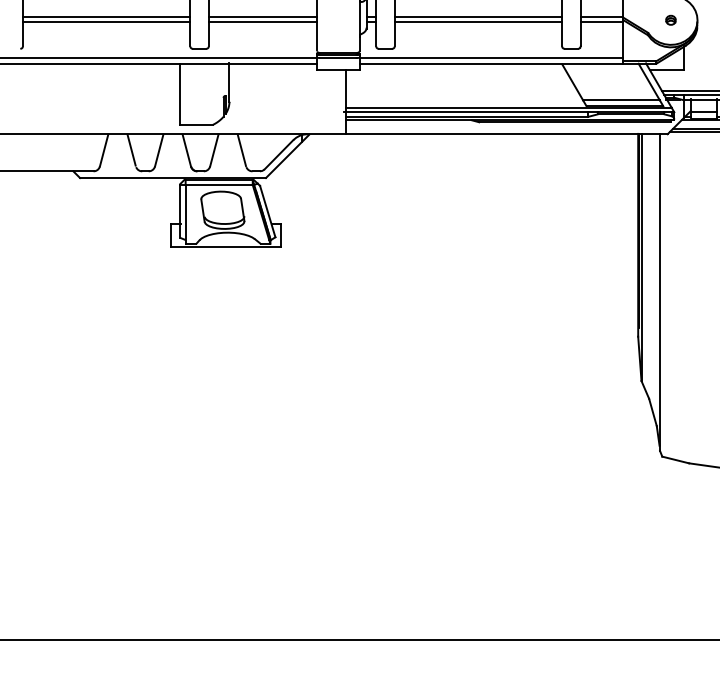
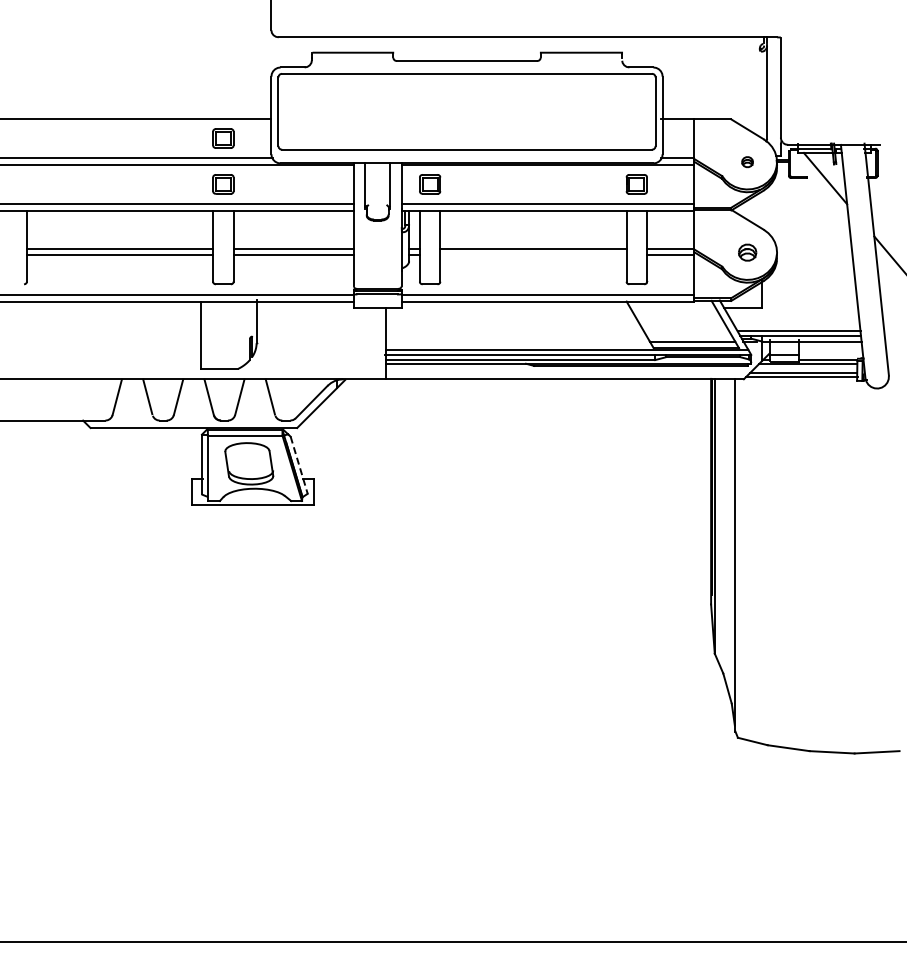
part: (670, 20) -> (747, 252), size x1.6
line: (478, 22) -> (533, 254), removed
line: (268, 211) -> (299, 465), solid -> dashed

